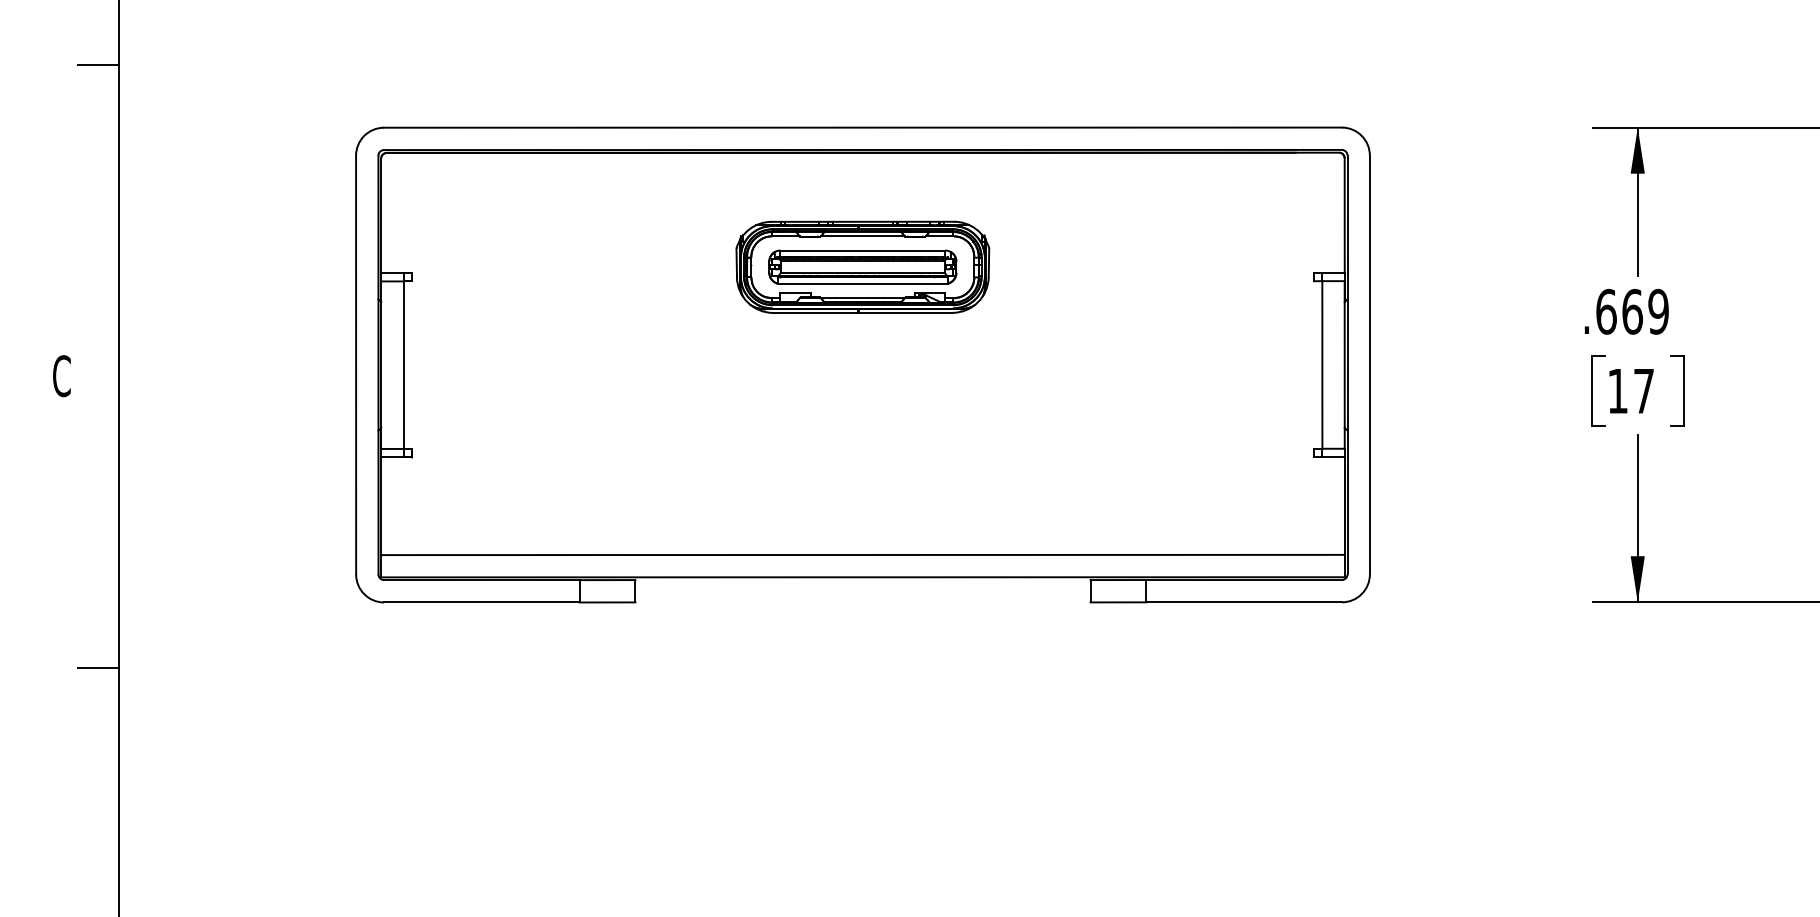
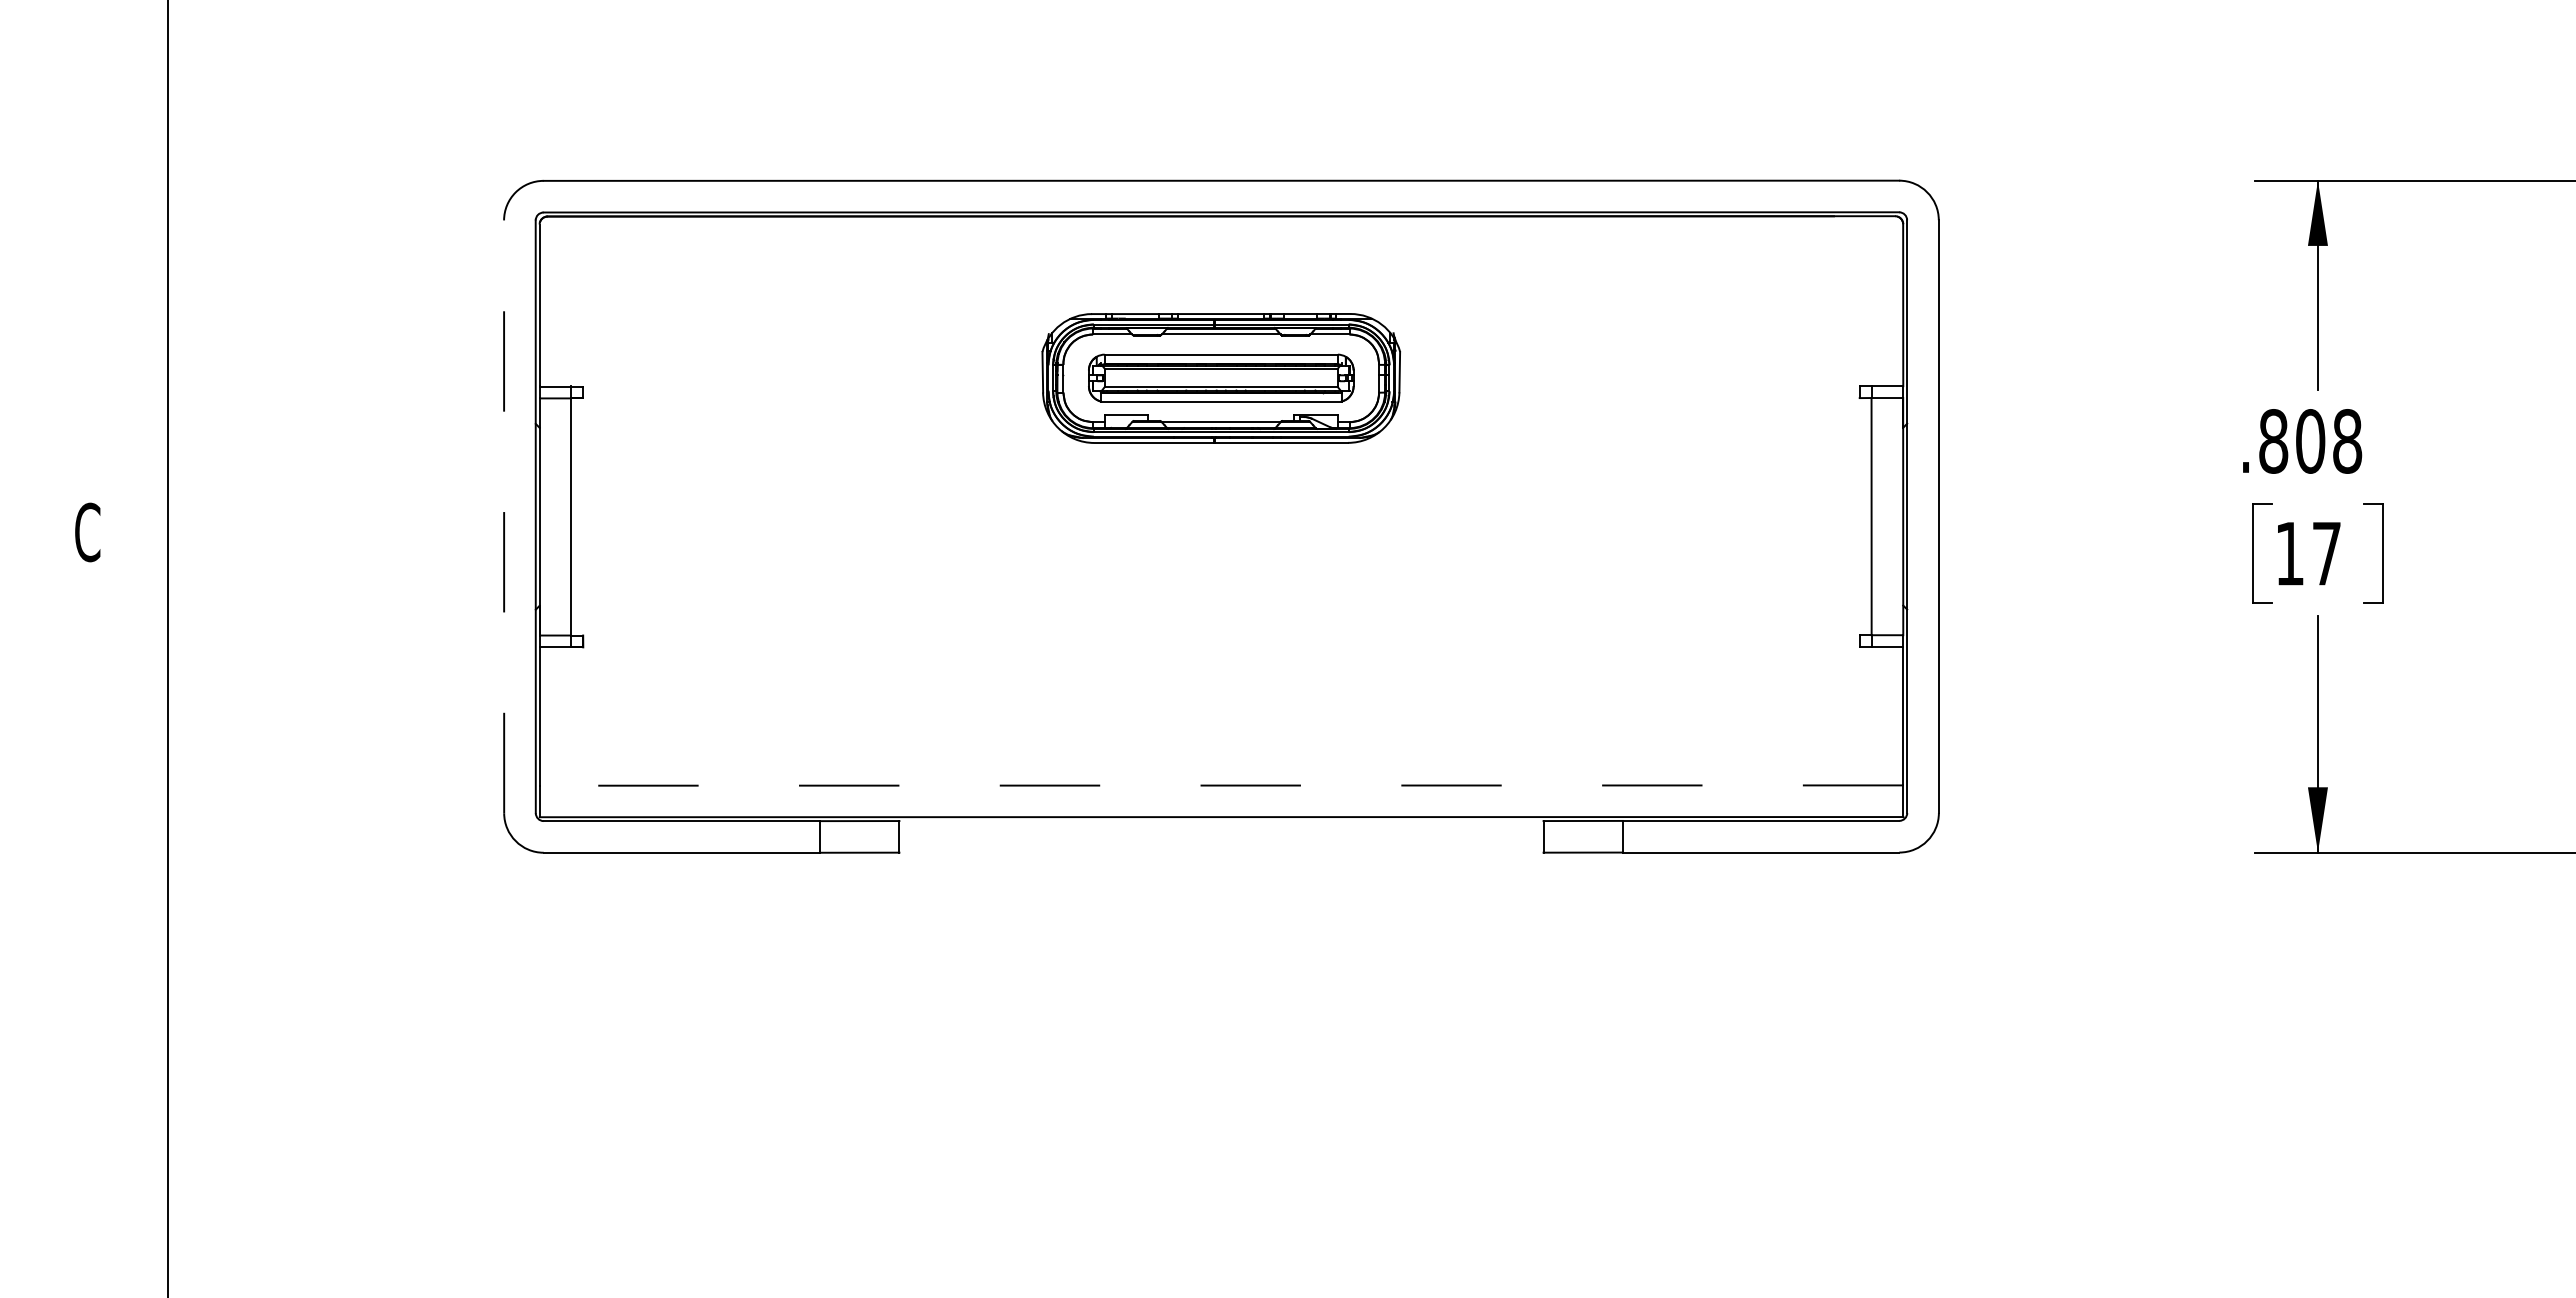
line: (98, 65) -> (139, 92), removed
text: (1632, 311) -> (2310, 441), .669 -> .808
line: (356, 364) -> (504, 516), solid -> dashed
line: (863, 554) -> (1221, 785), solid -> dashed
line: (98, 668) -> (139, 945), removed

